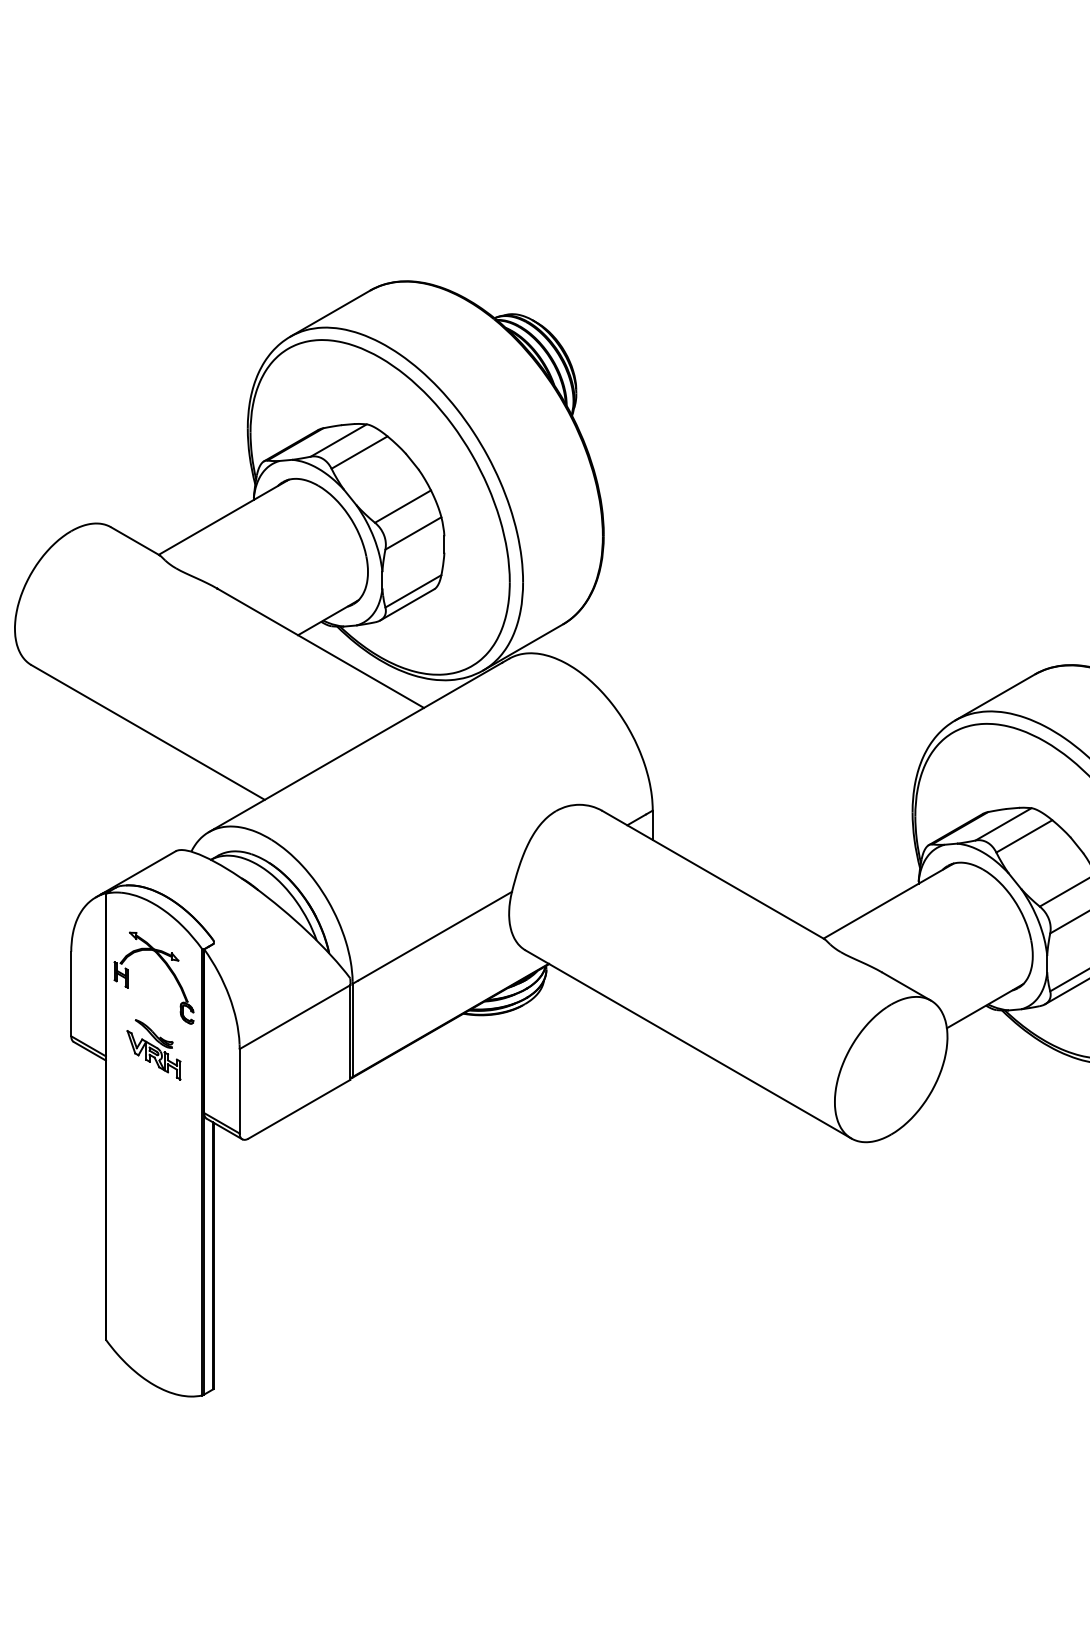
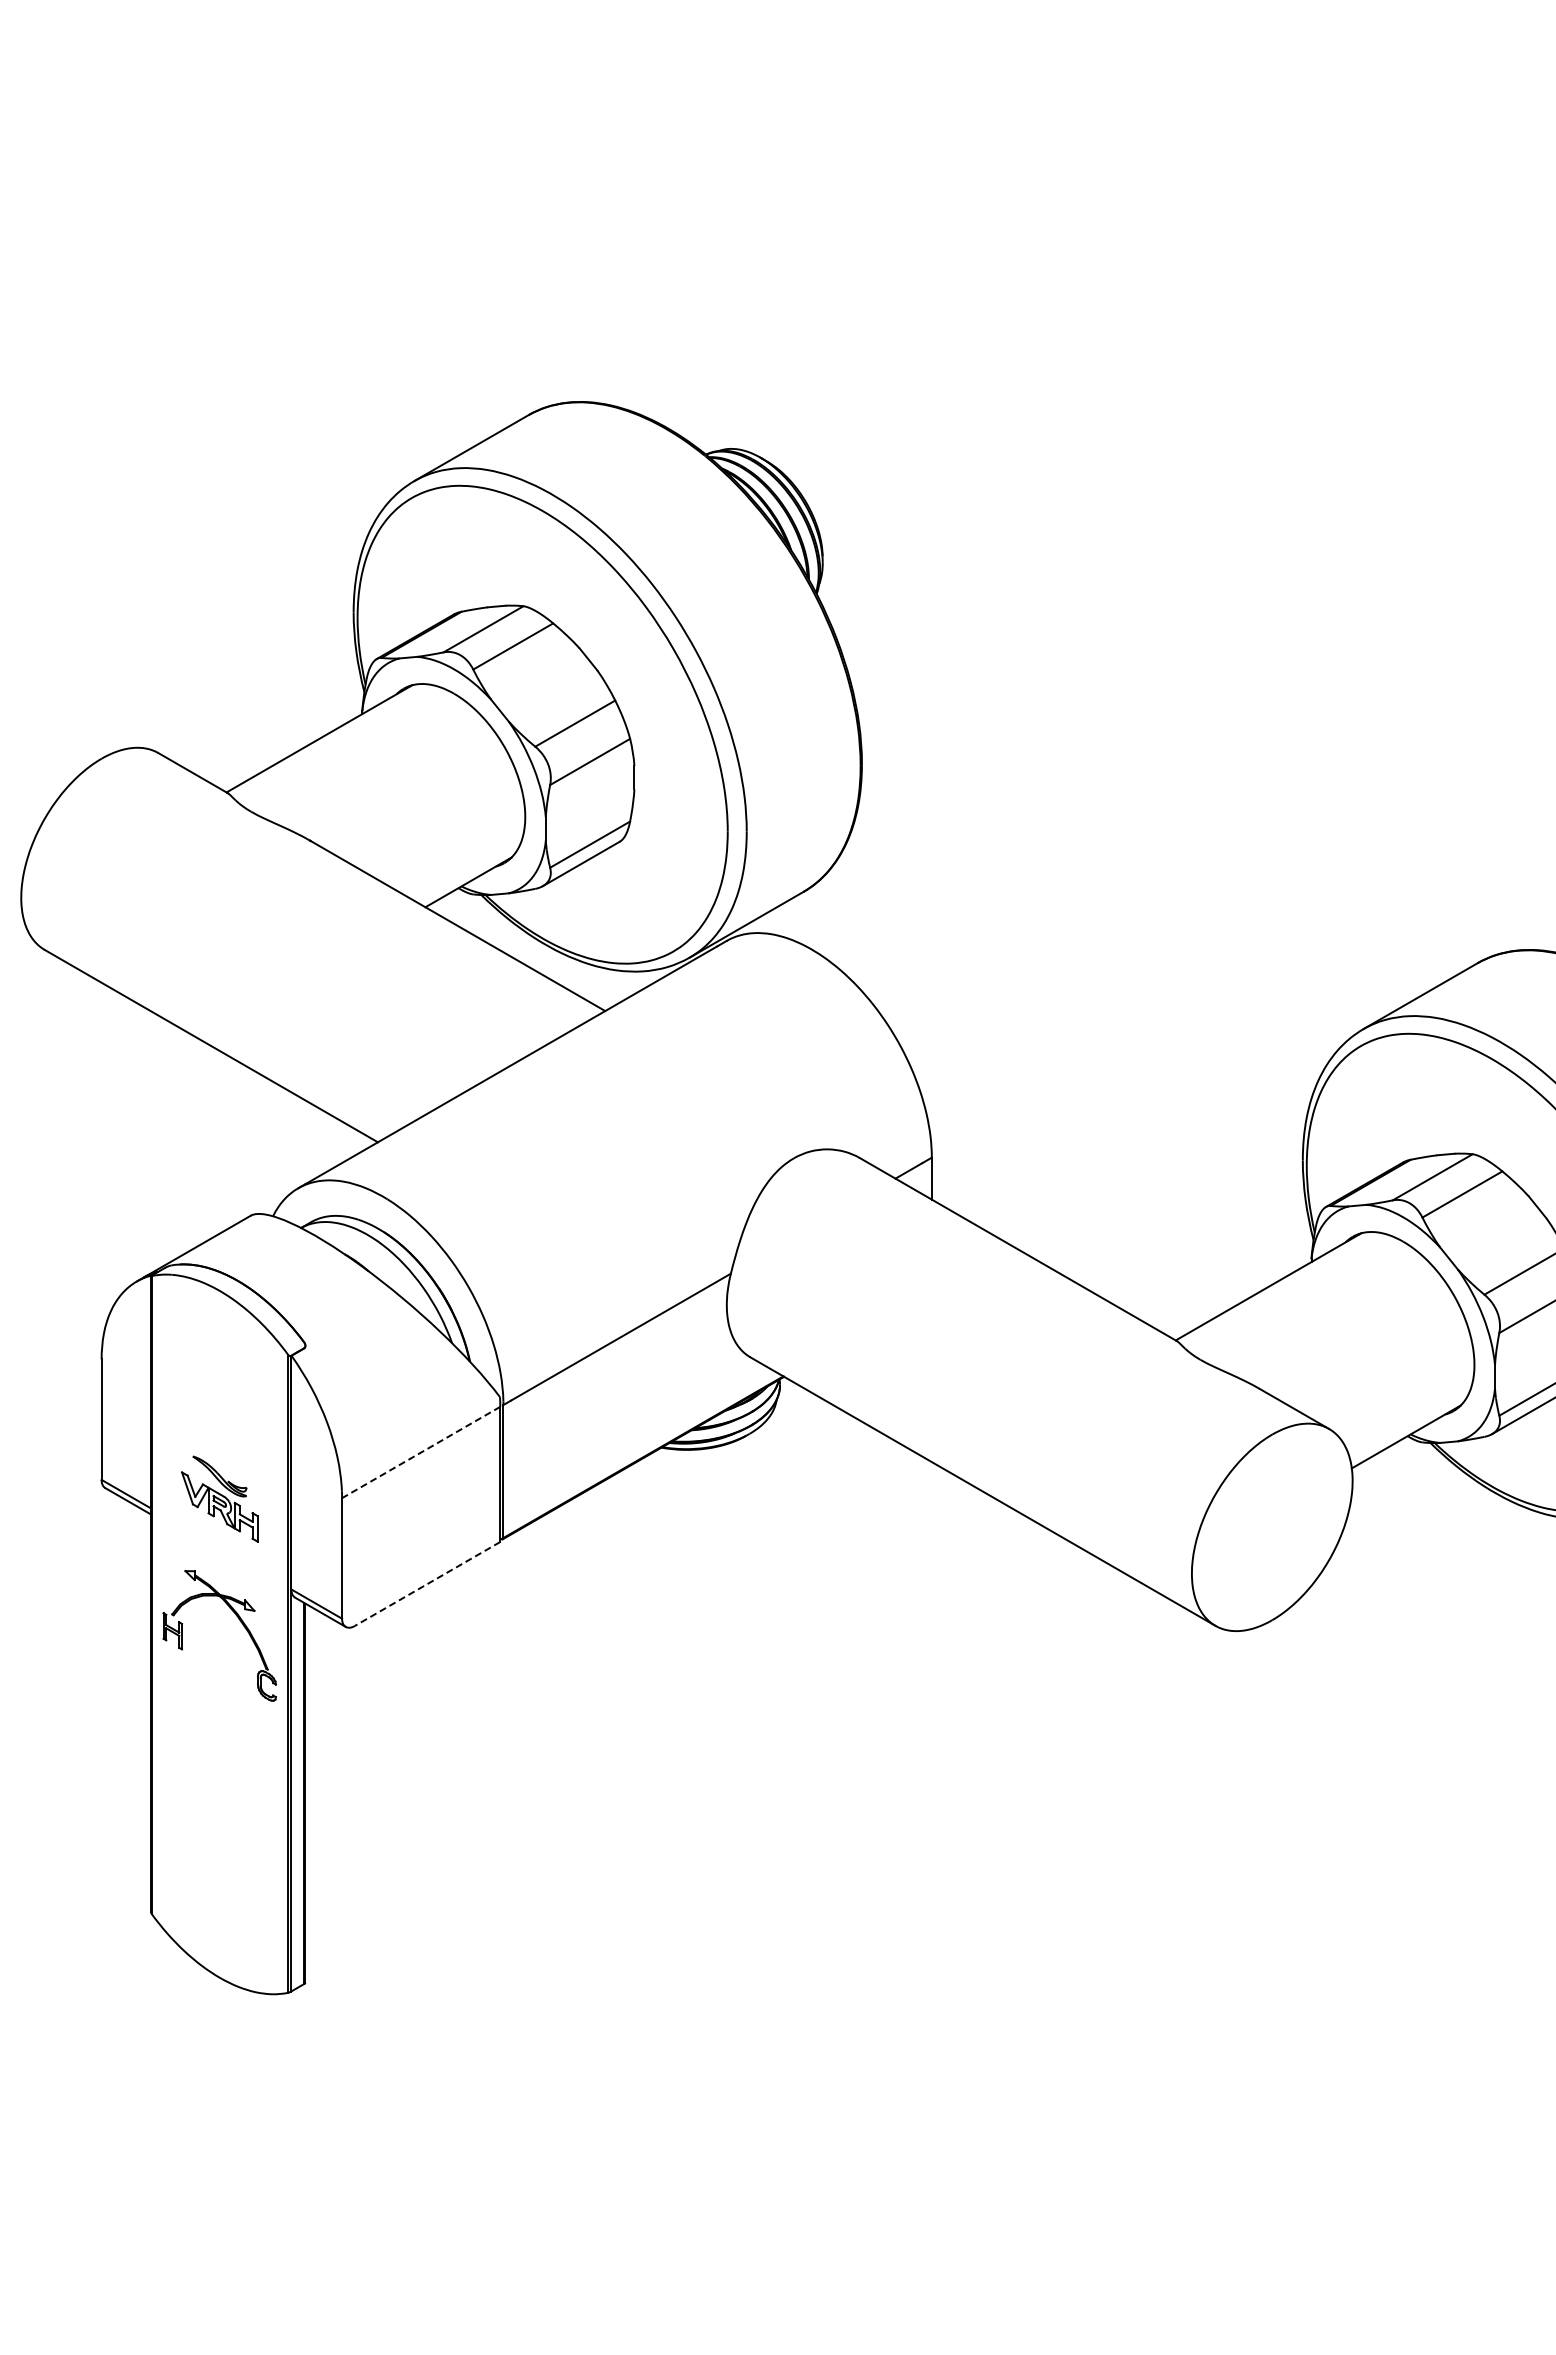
part: (168, 968) -> (240, 1622), moved
line: (294, 1017) -> (420, 1452), solid -> dashed
line: (299, 1109) -> (427, 1584), solid -> dashed

